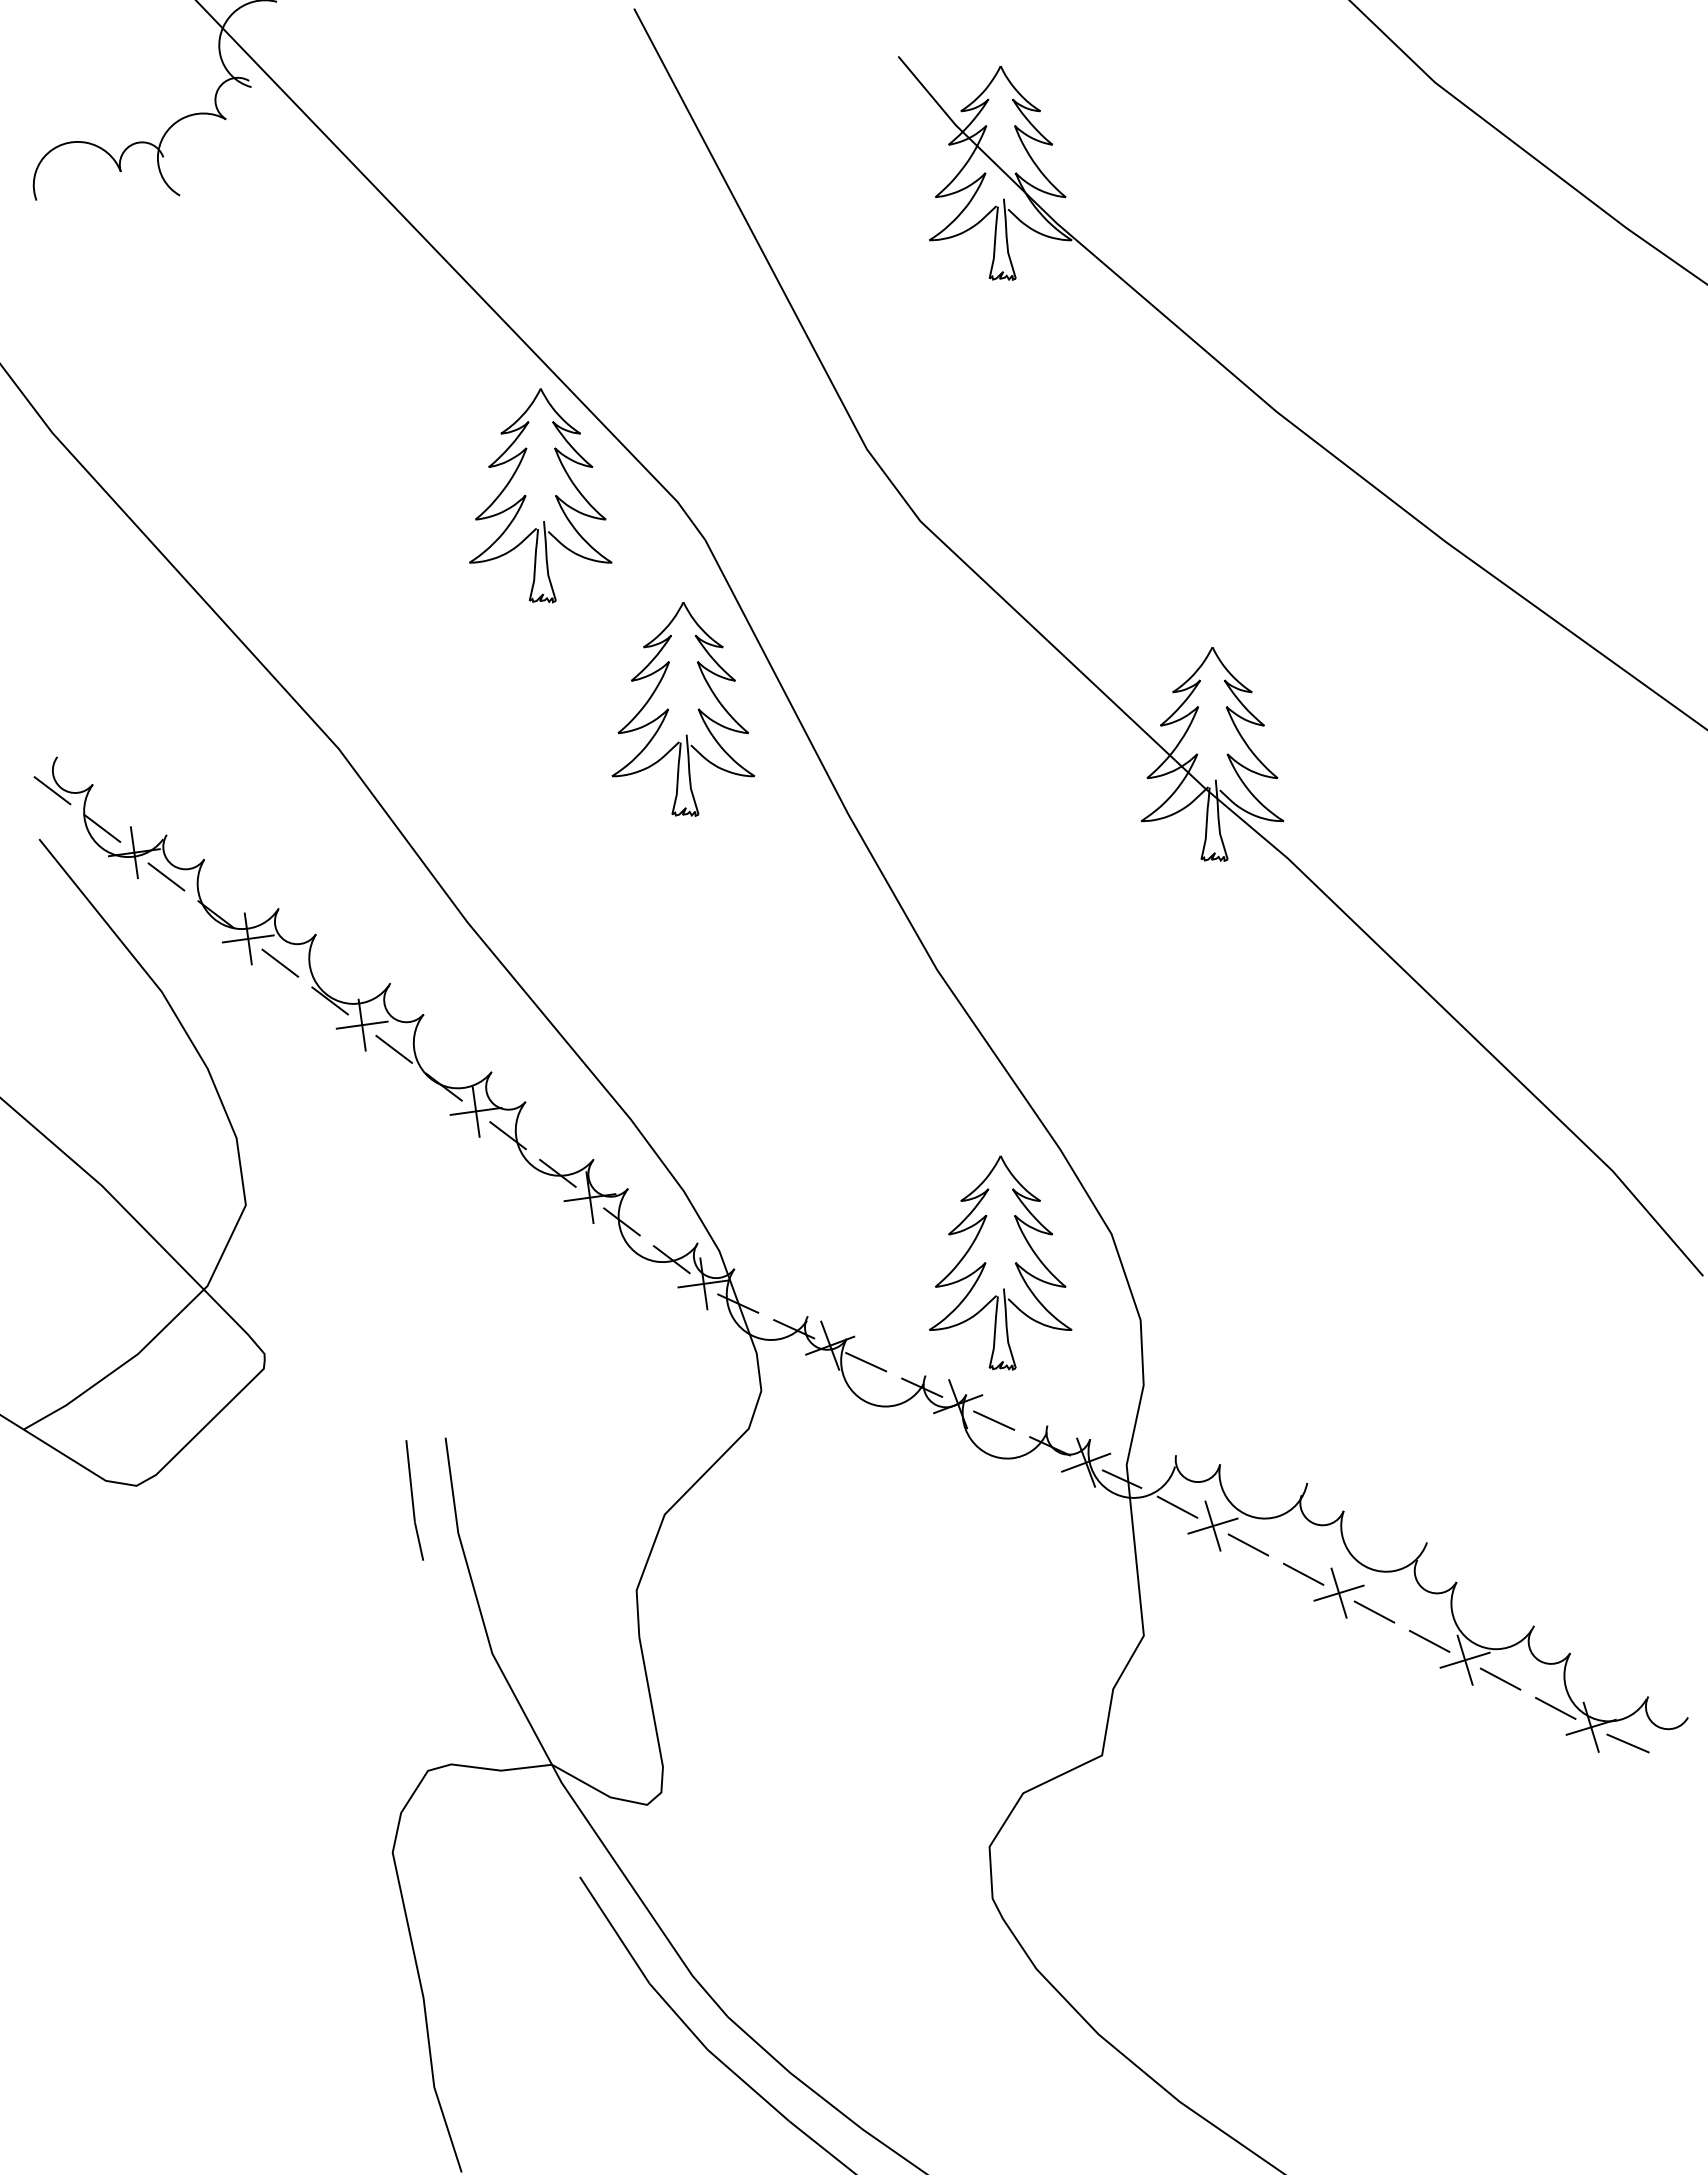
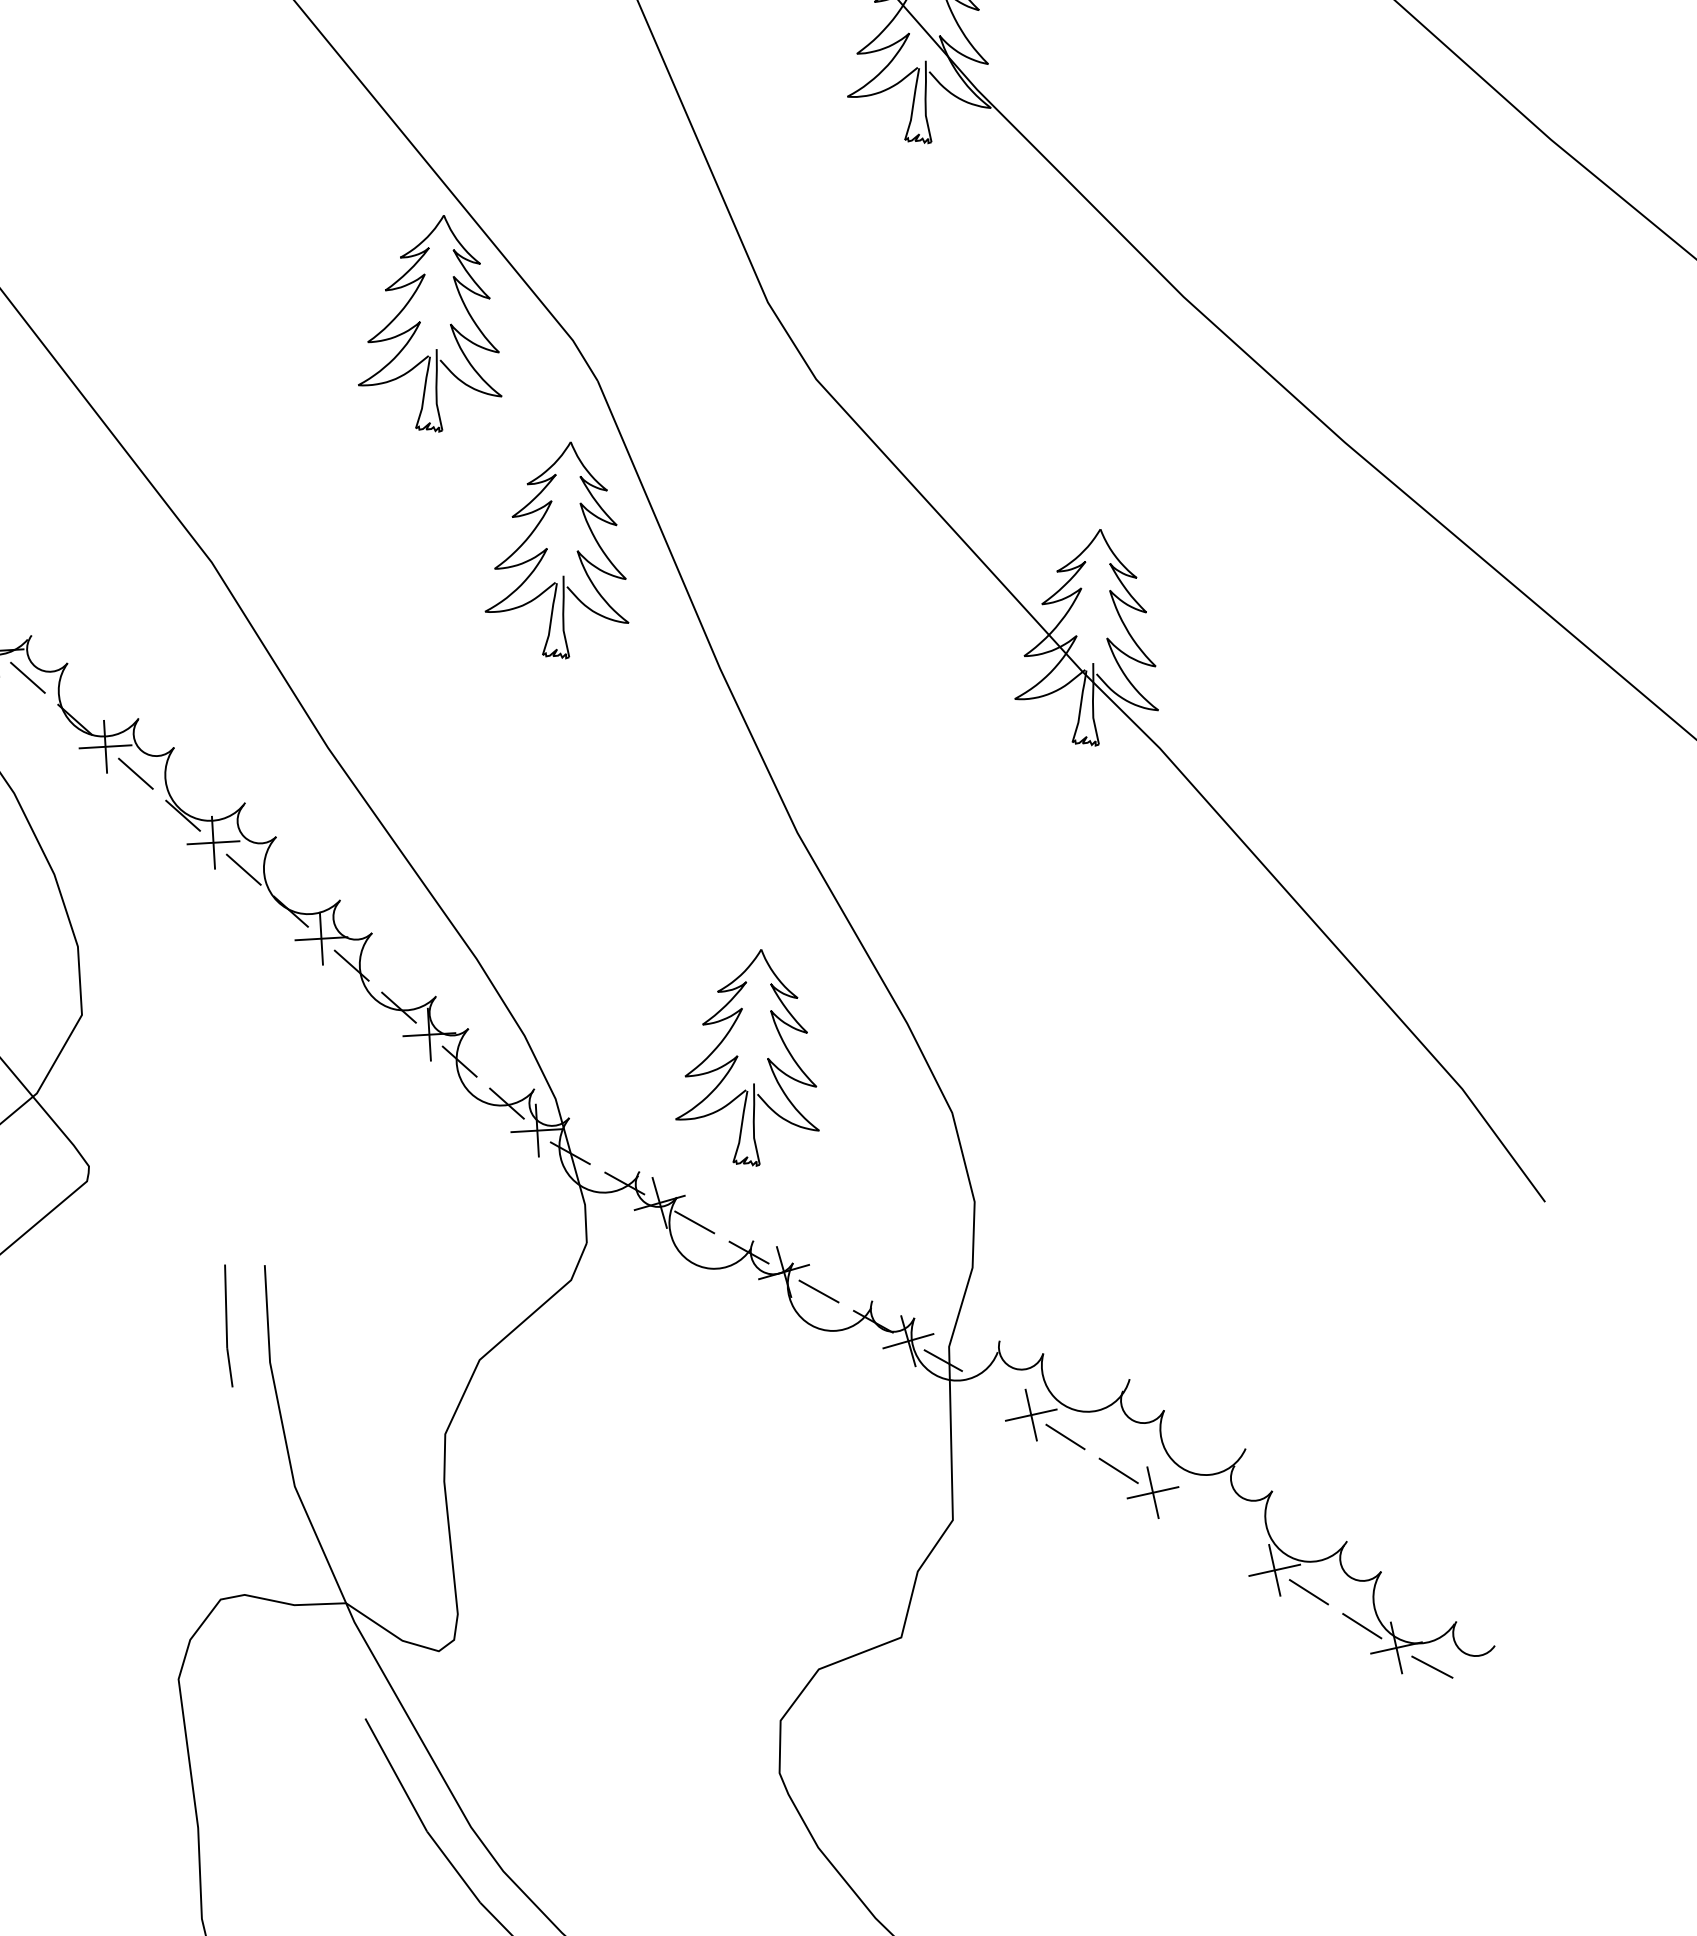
part: (986, 1263) -> (738, 1056), moved
line: (1177, 1506) -> (997, 1392), removed
line: (1374, 1611) -> (1187, 1514), removed
line: (1429, 1640) -> (1240, 1547), removed

